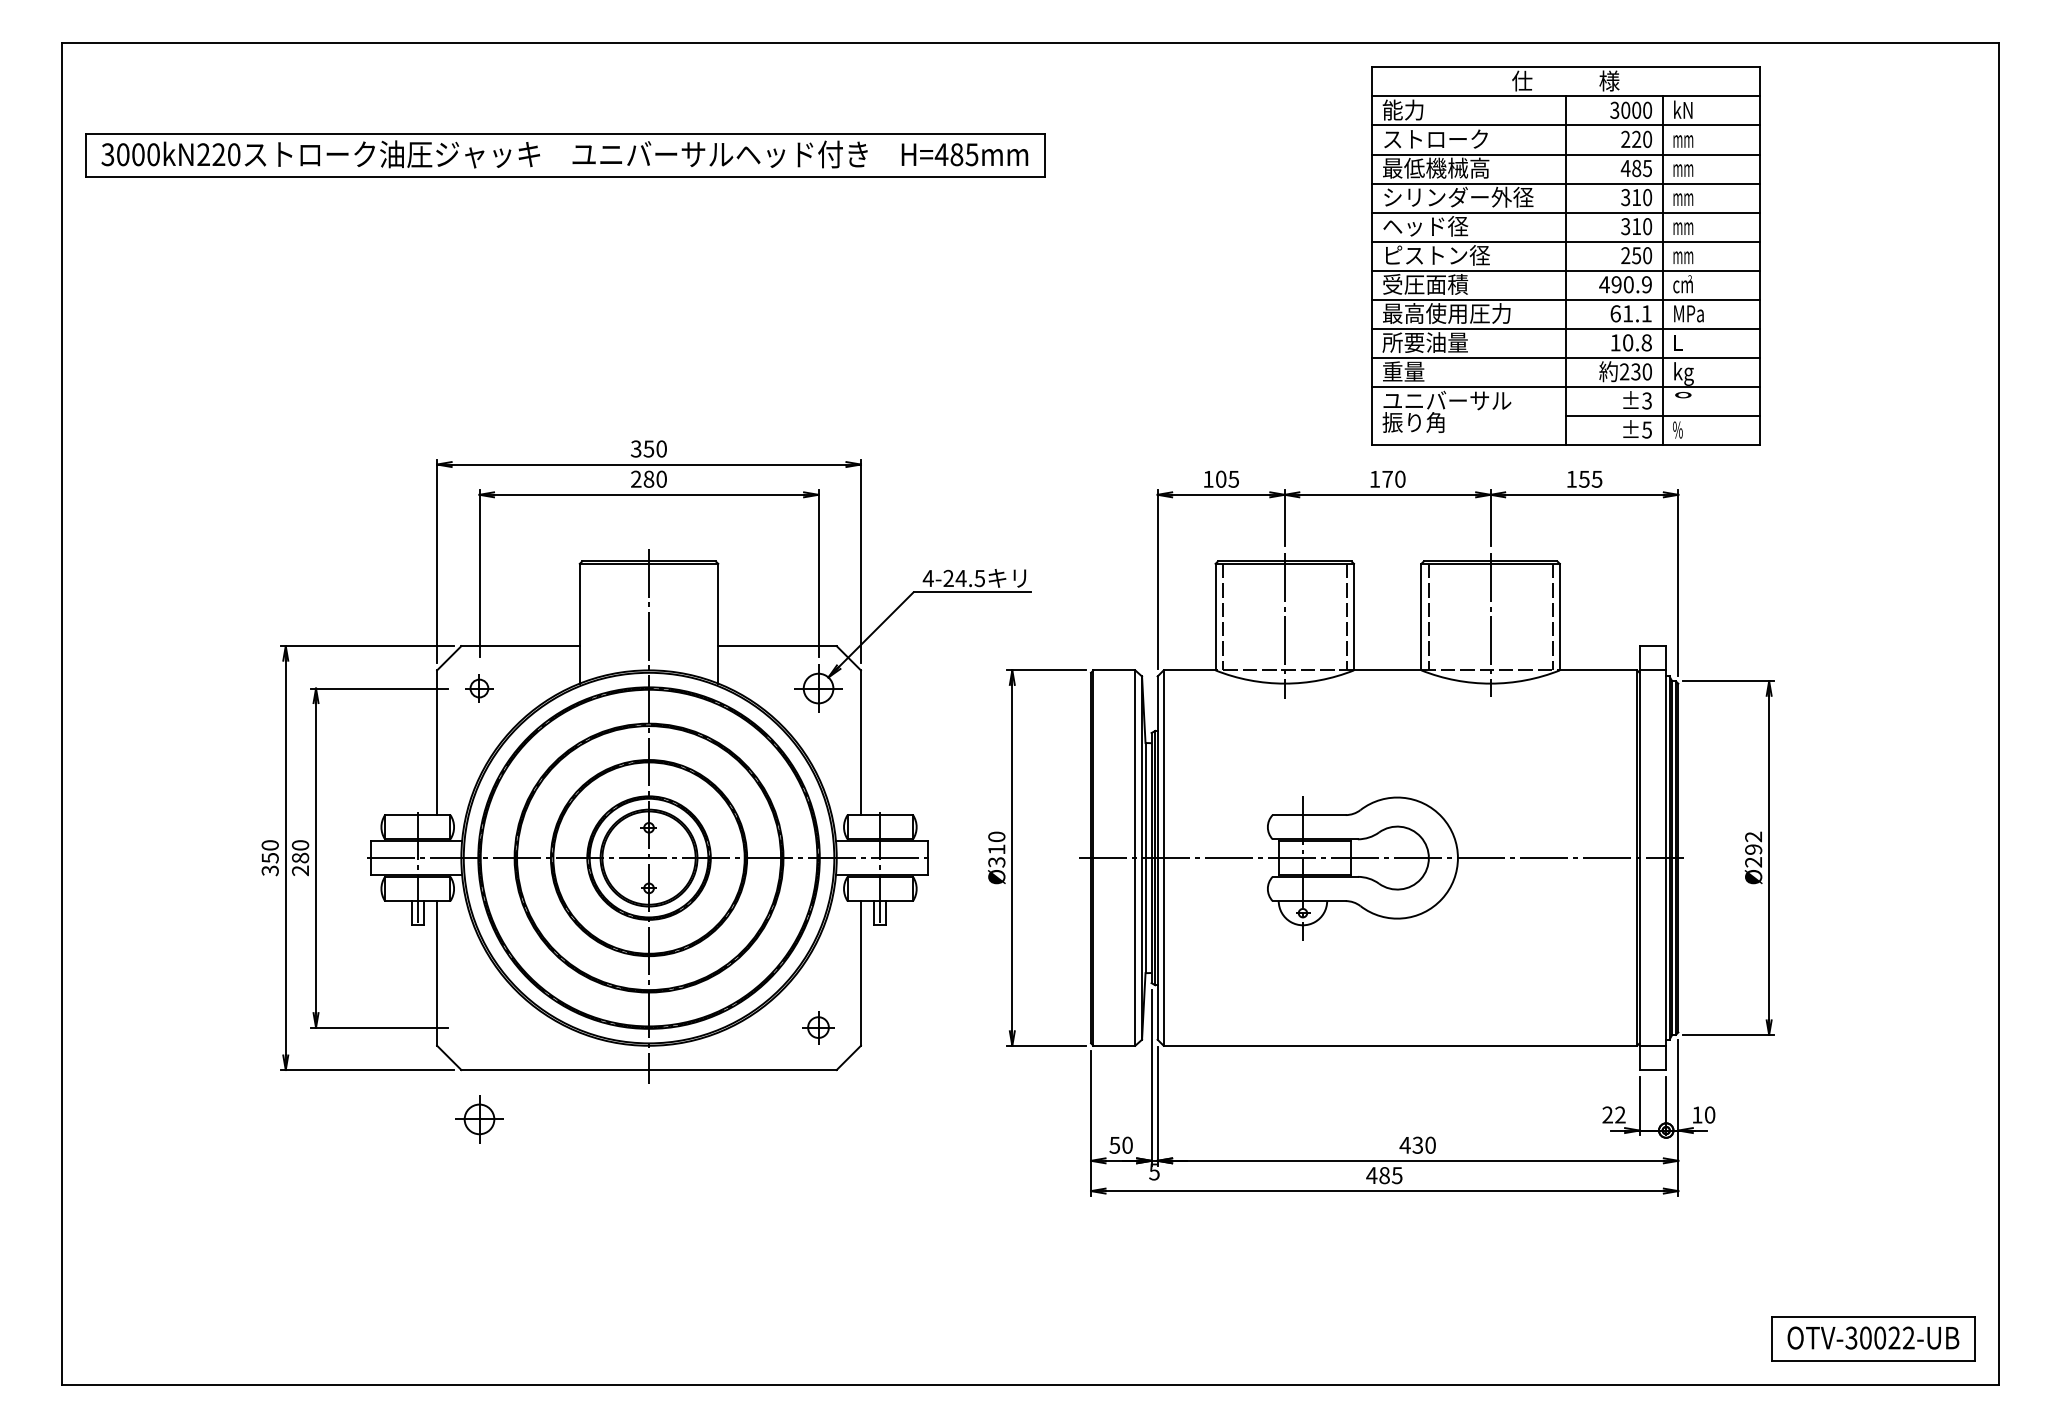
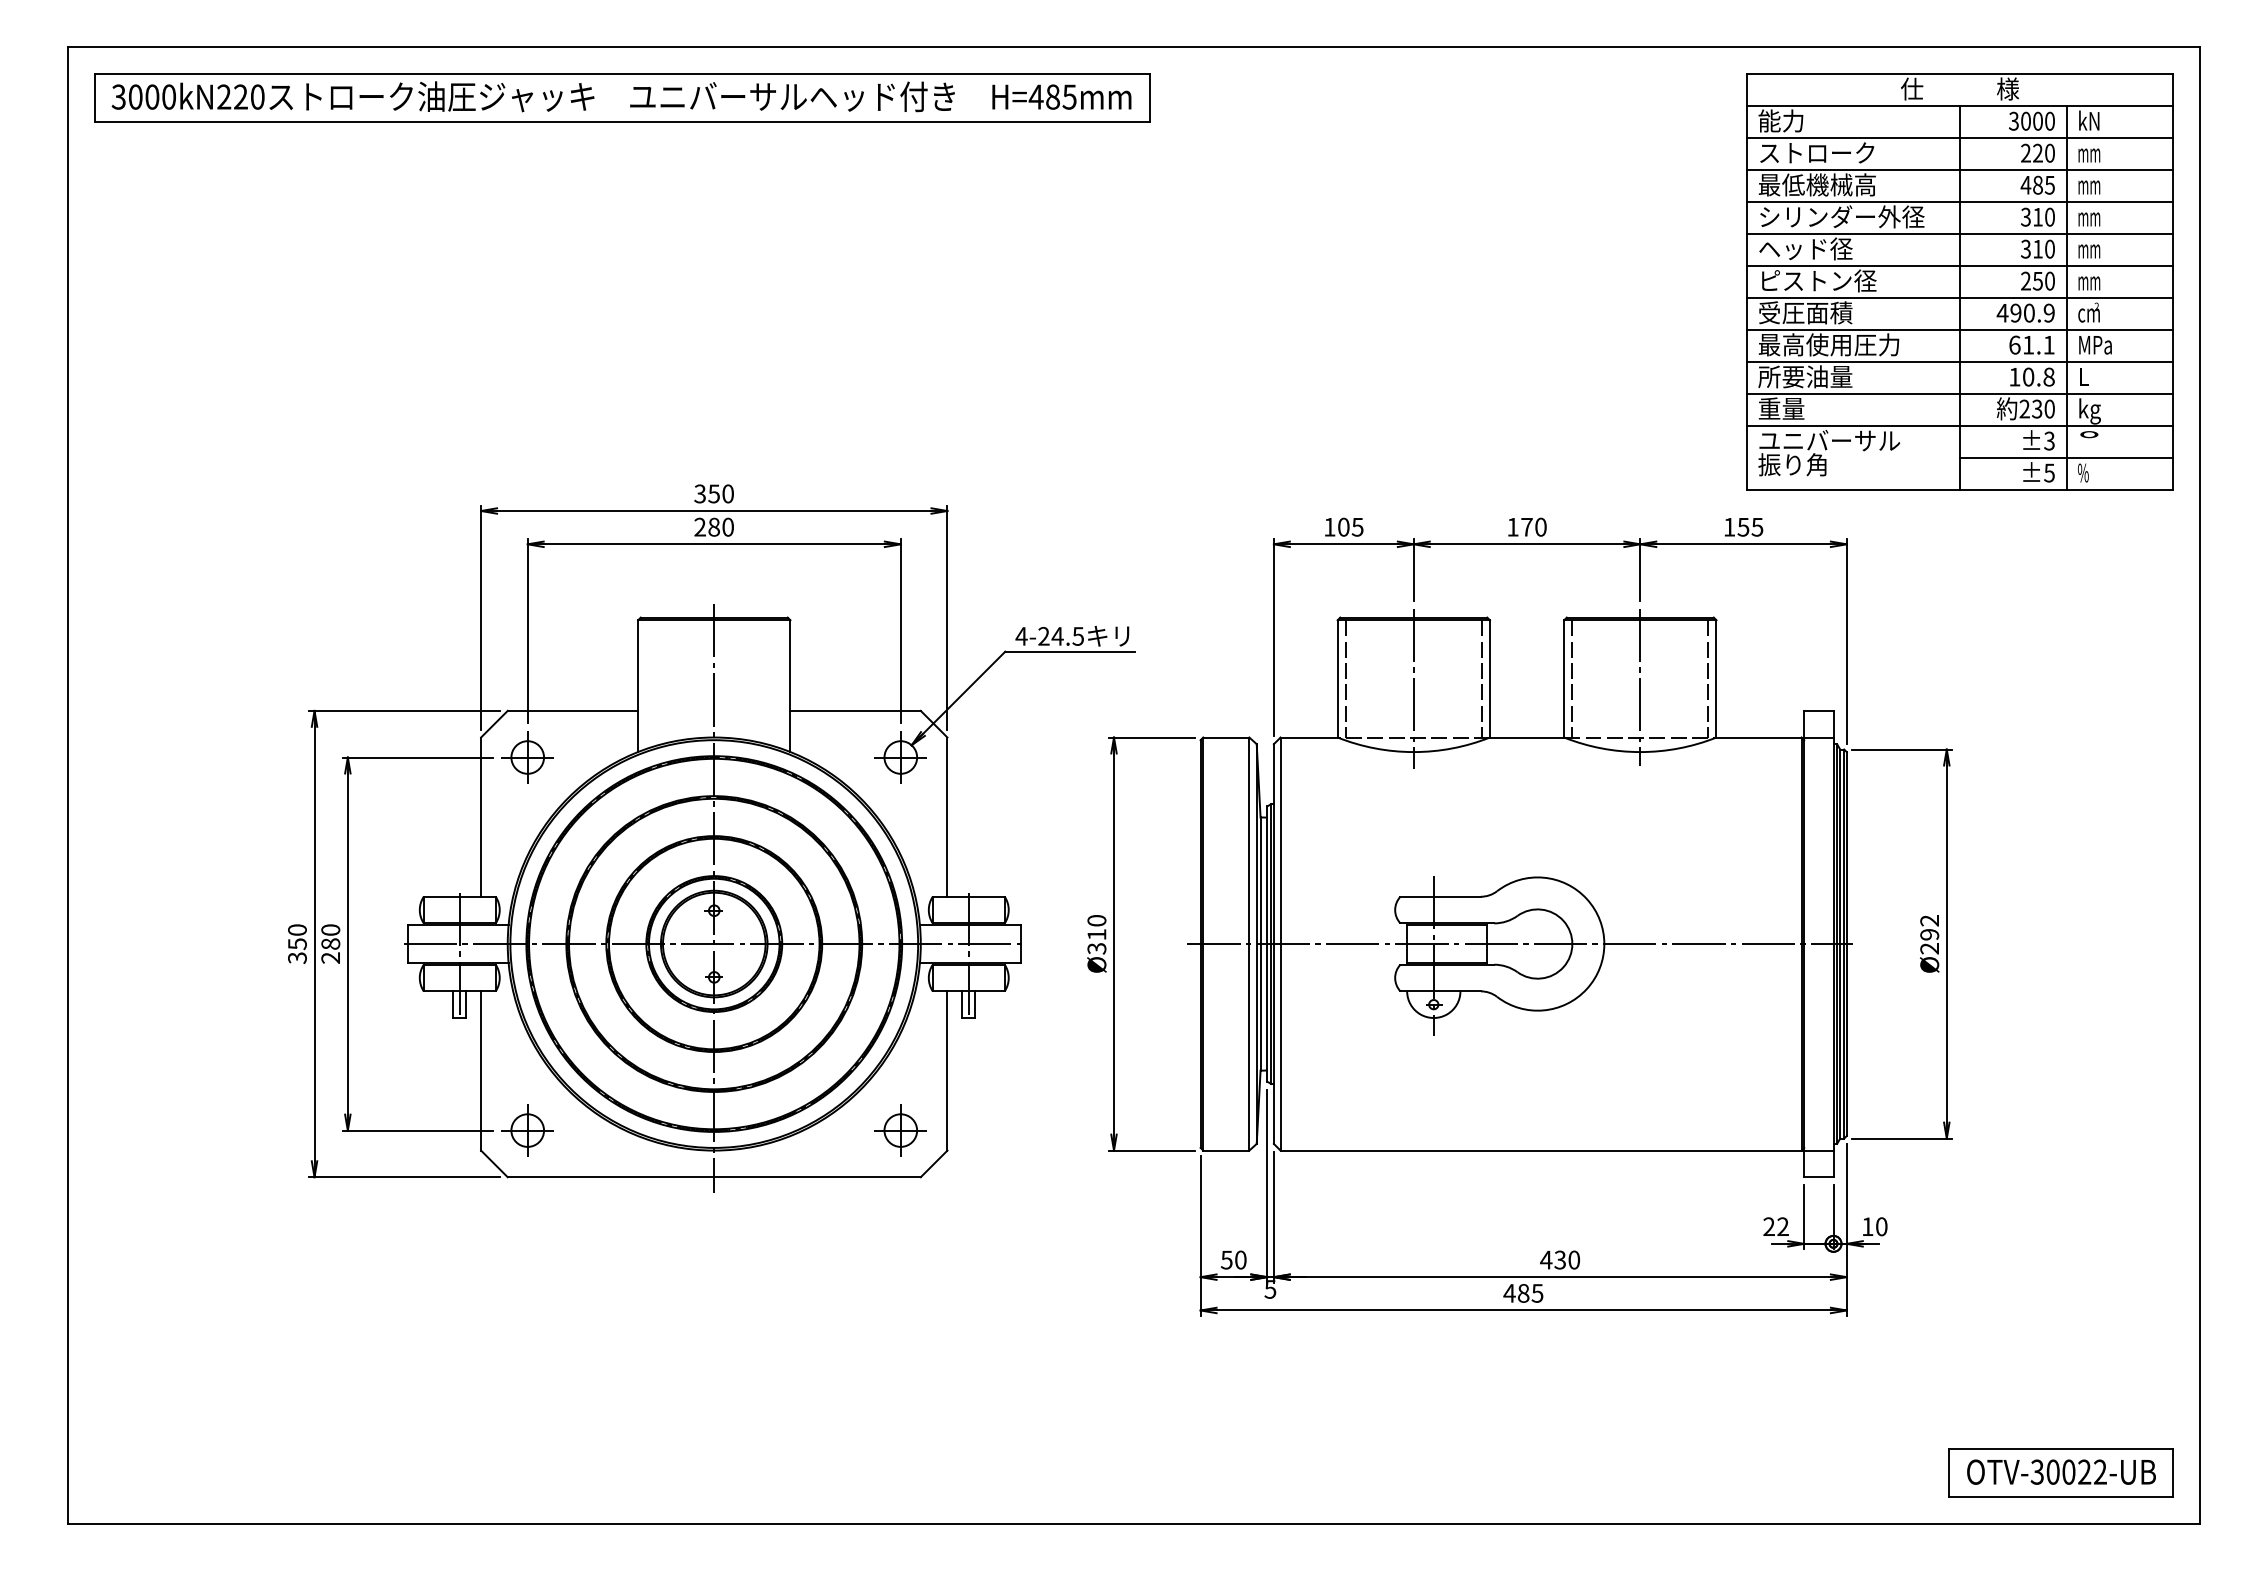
part: (565, 155) -> (622, 97), moved
part: (1565, 255) -> (1959, 281), moved
part: (479, 688) -> (527, 757), size x1.67
part: (818, 1027) -> (900, 1130), size x1.43
part: (479, 1119) -> (527, 1130), moved

